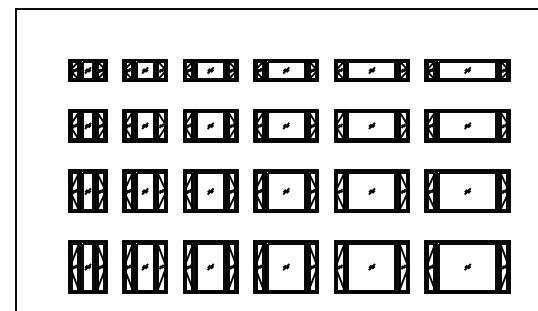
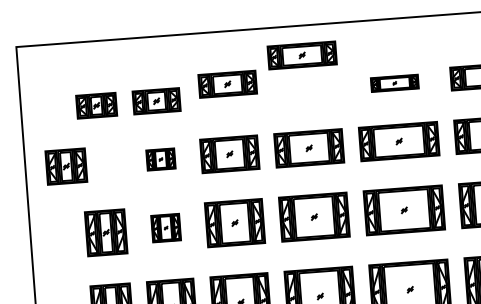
part: (210, 70) -> (227, 84), moved
part: (285, 70) -> (301, 55), moved
part: (371, 70) -> (394, 83), size x0.6
part: (87, 125) -> (65, 166), moved
part: (144, 125) -> (160, 159), size x0.6
part: (144, 190) -> (165, 227), size x0.6

